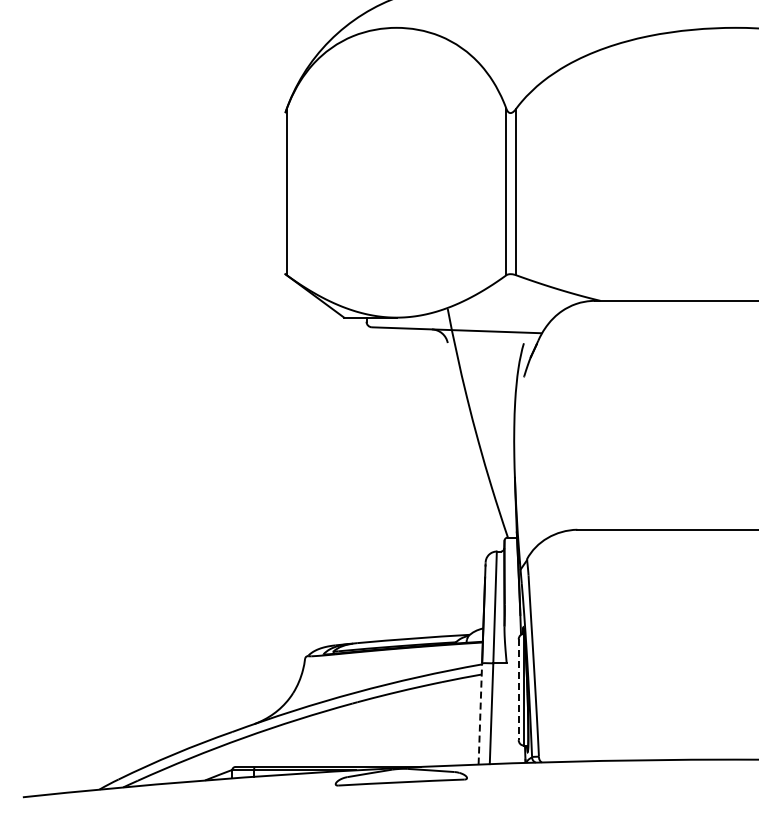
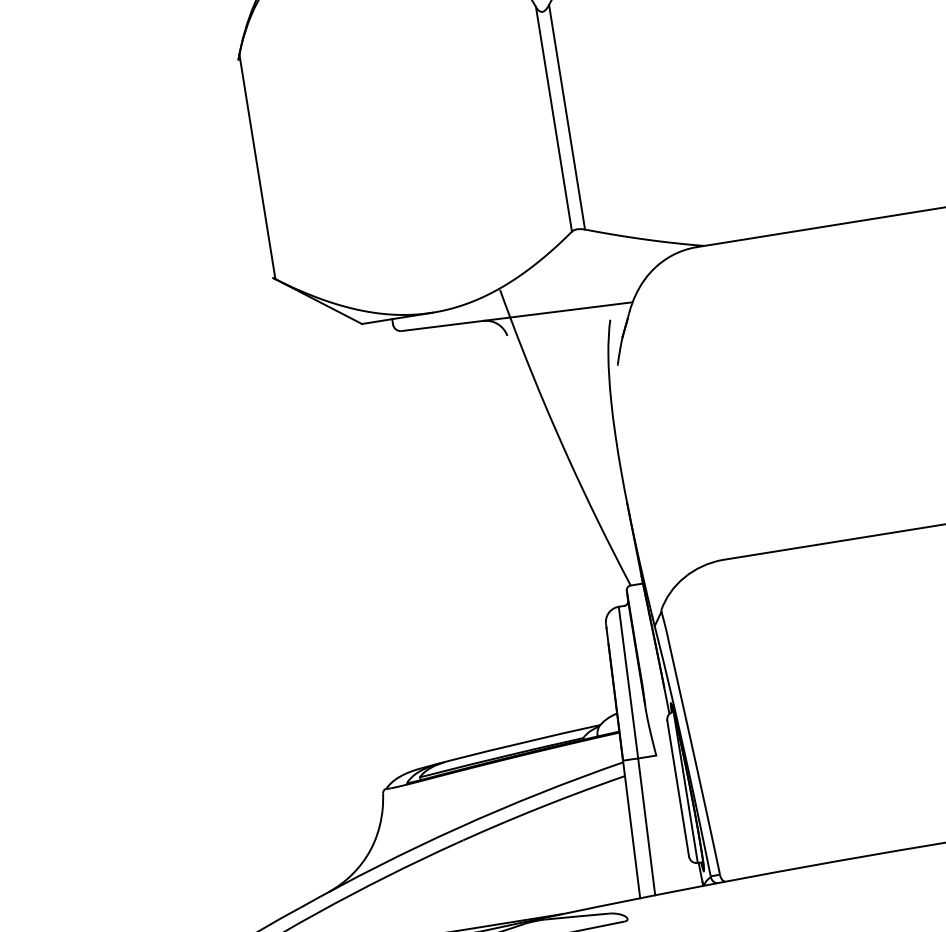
line: (518, 690) -> (678, 789), dashed -> solid
line: (480, 713) -> (631, 828), dashed -> solid

